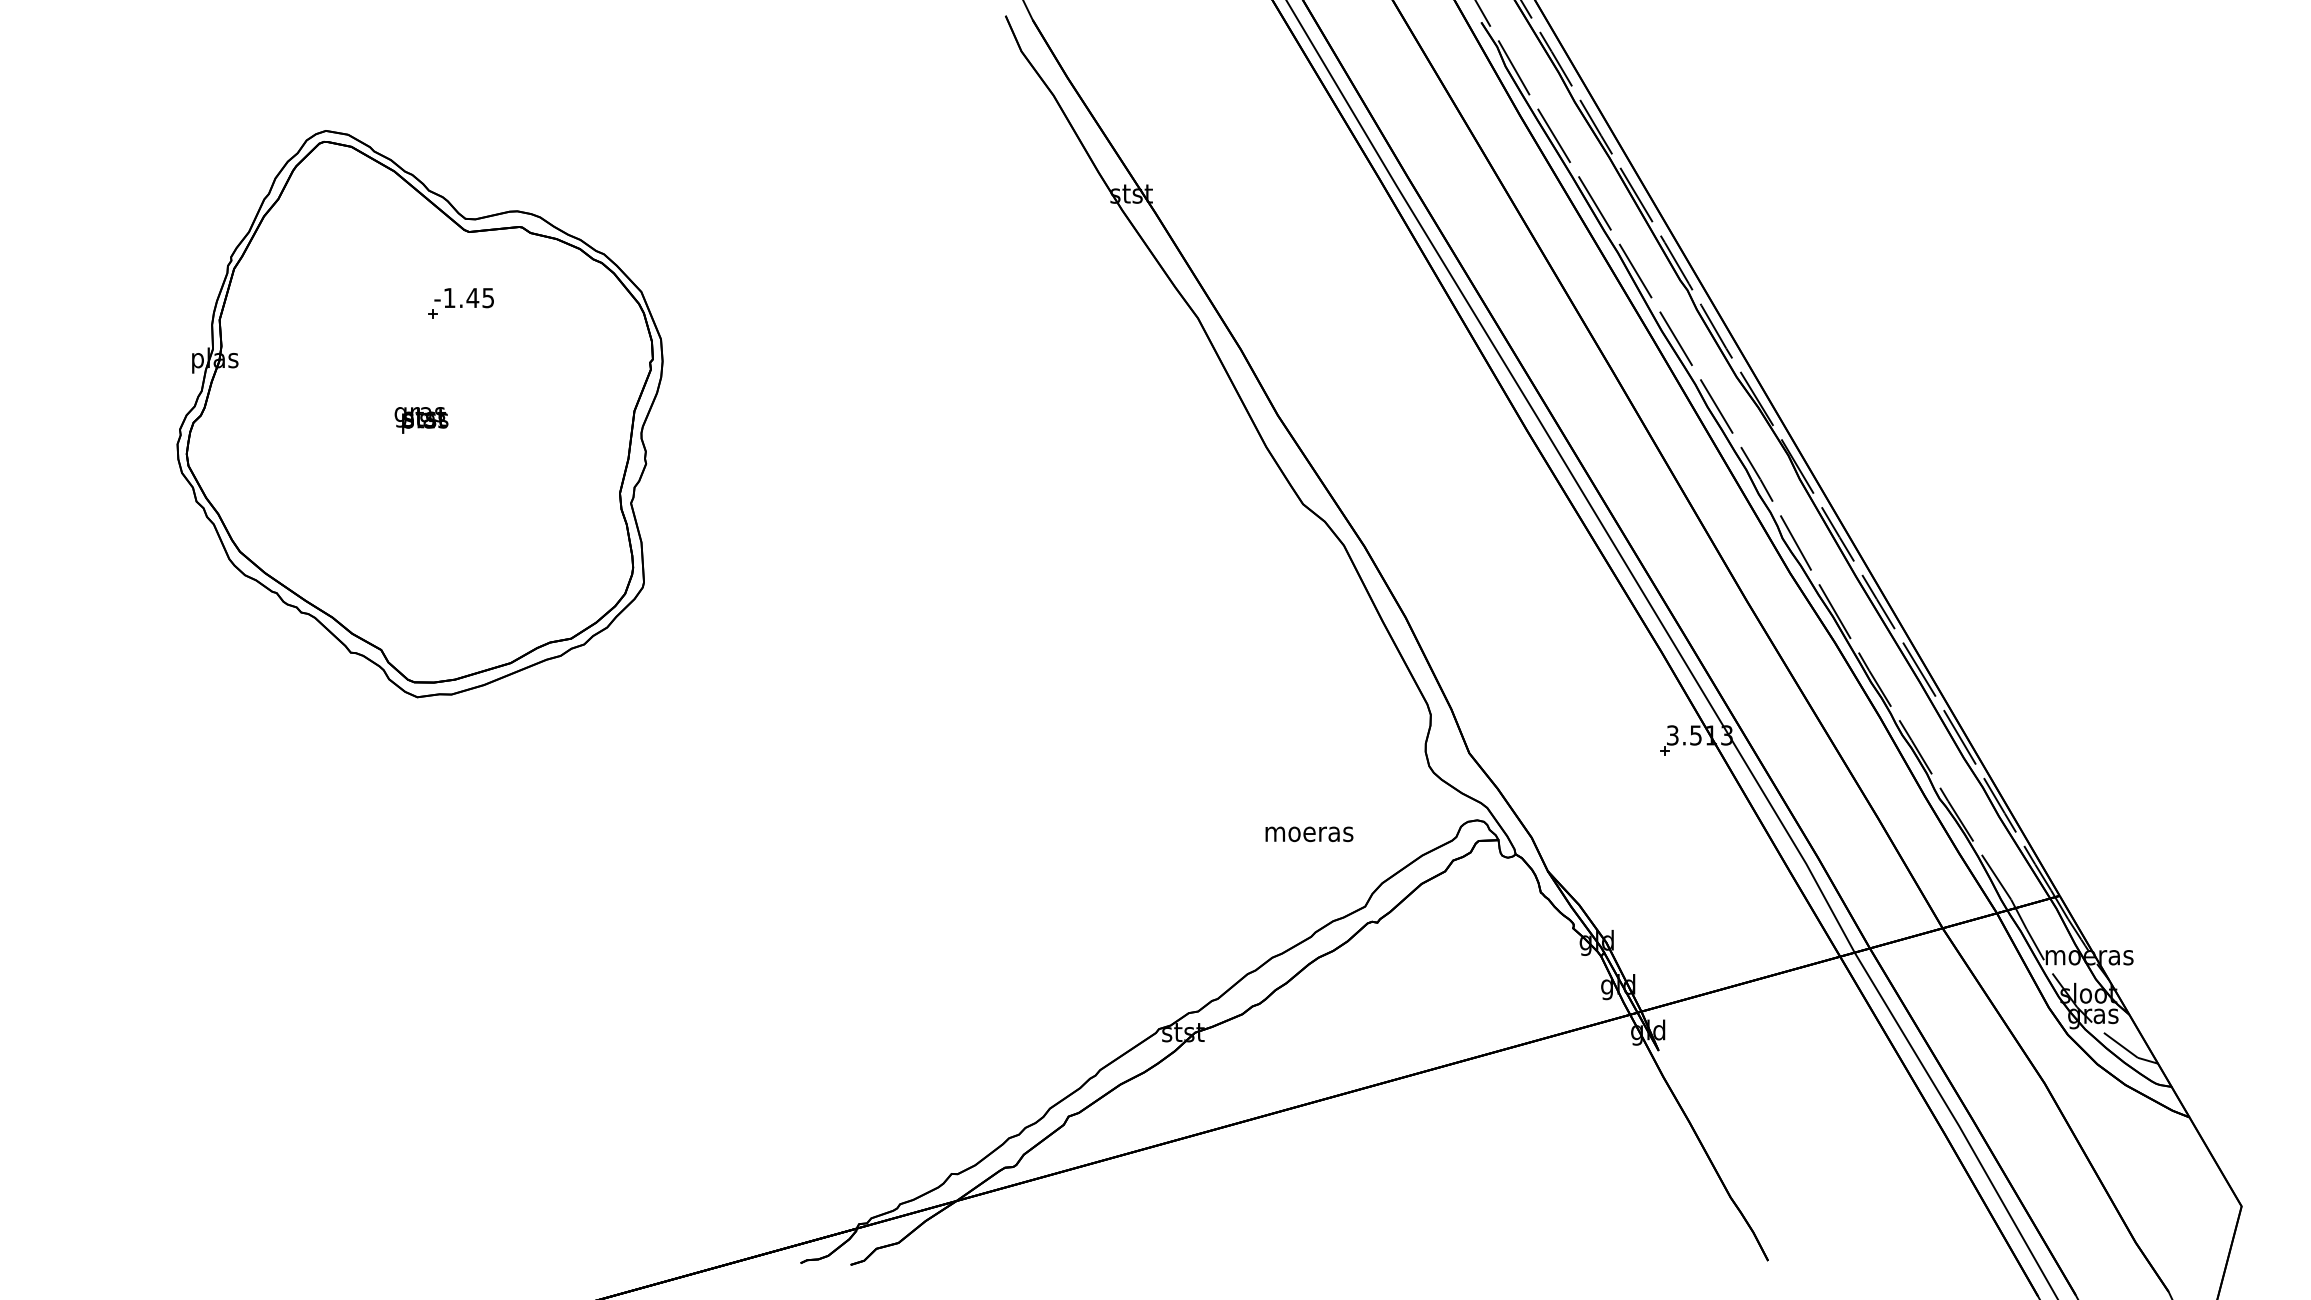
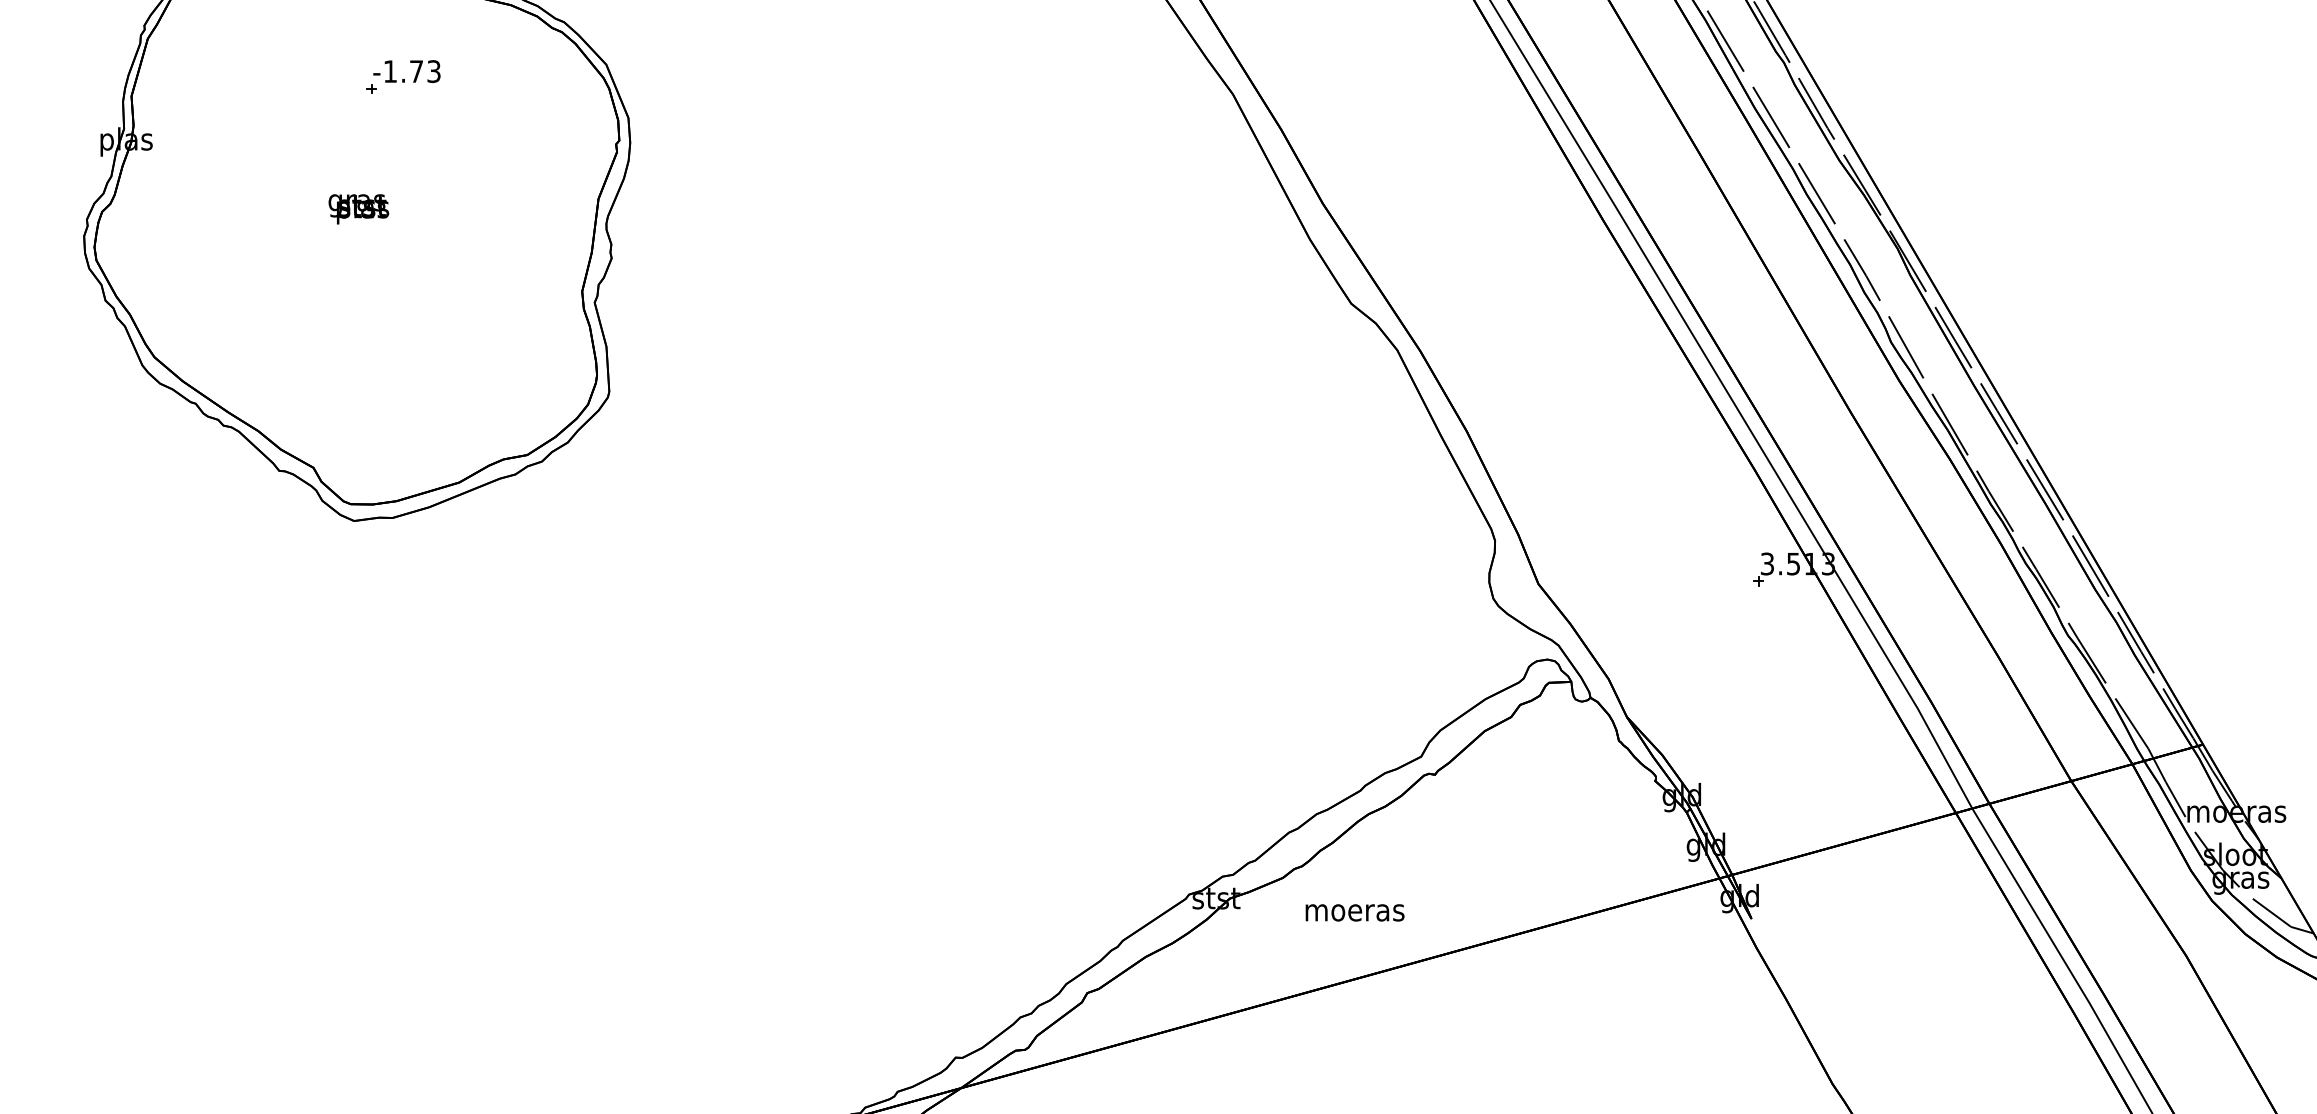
text: (480, 297) -> (425, 70), -1.45 -> -1.73
text: (1309, 834) -> (1355, 913), moved

